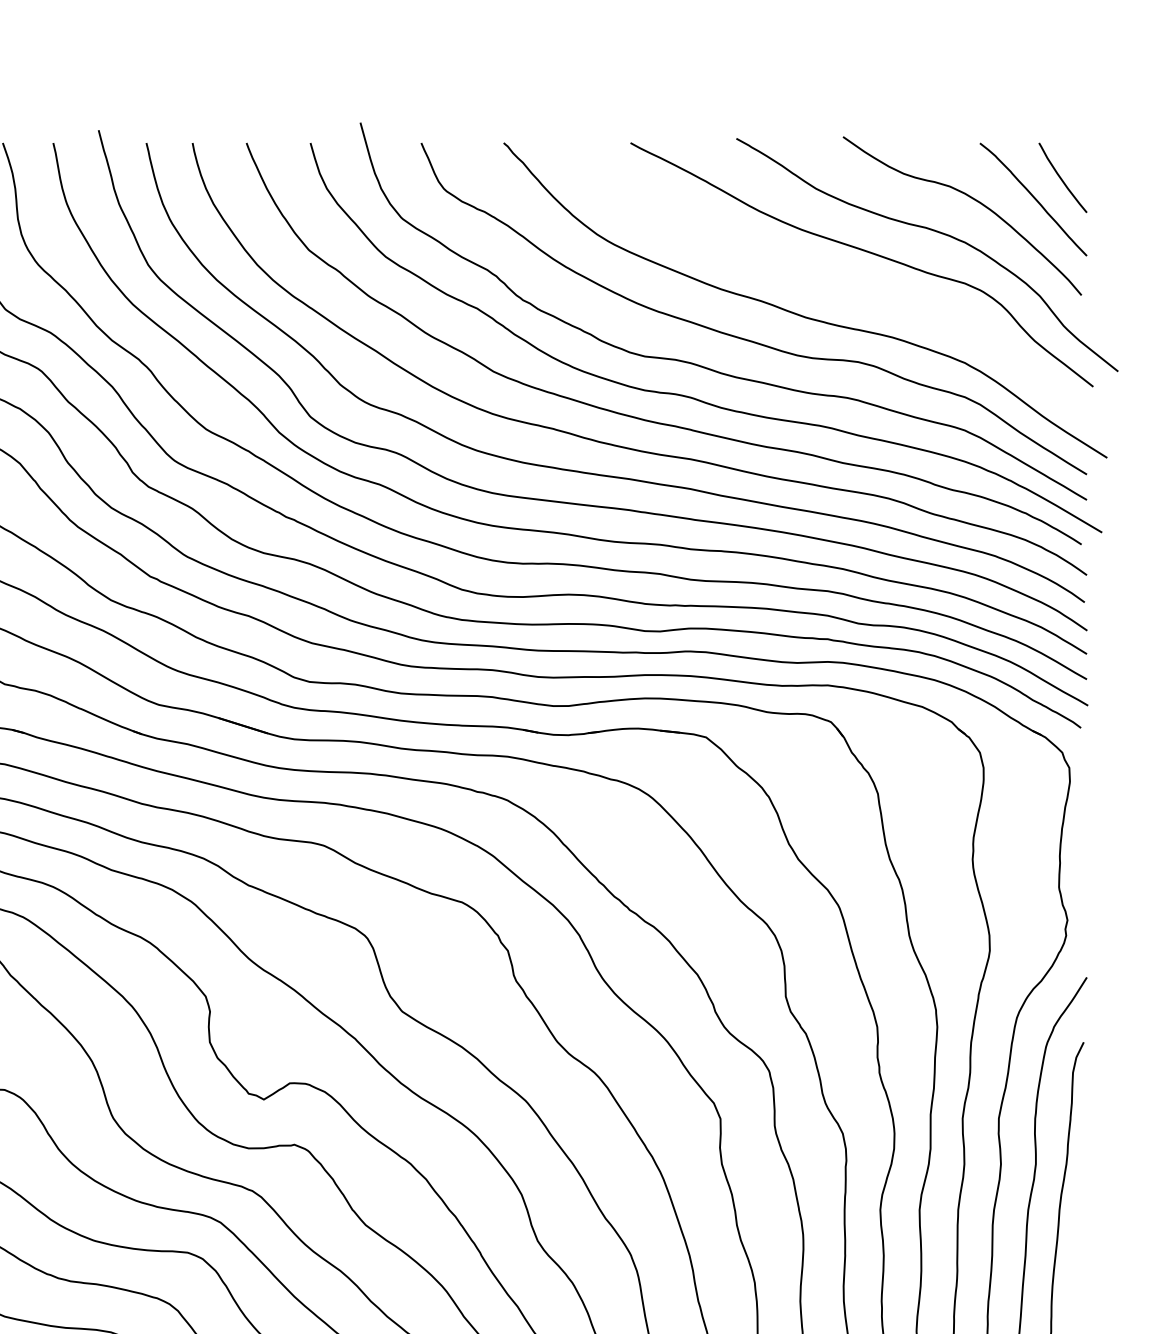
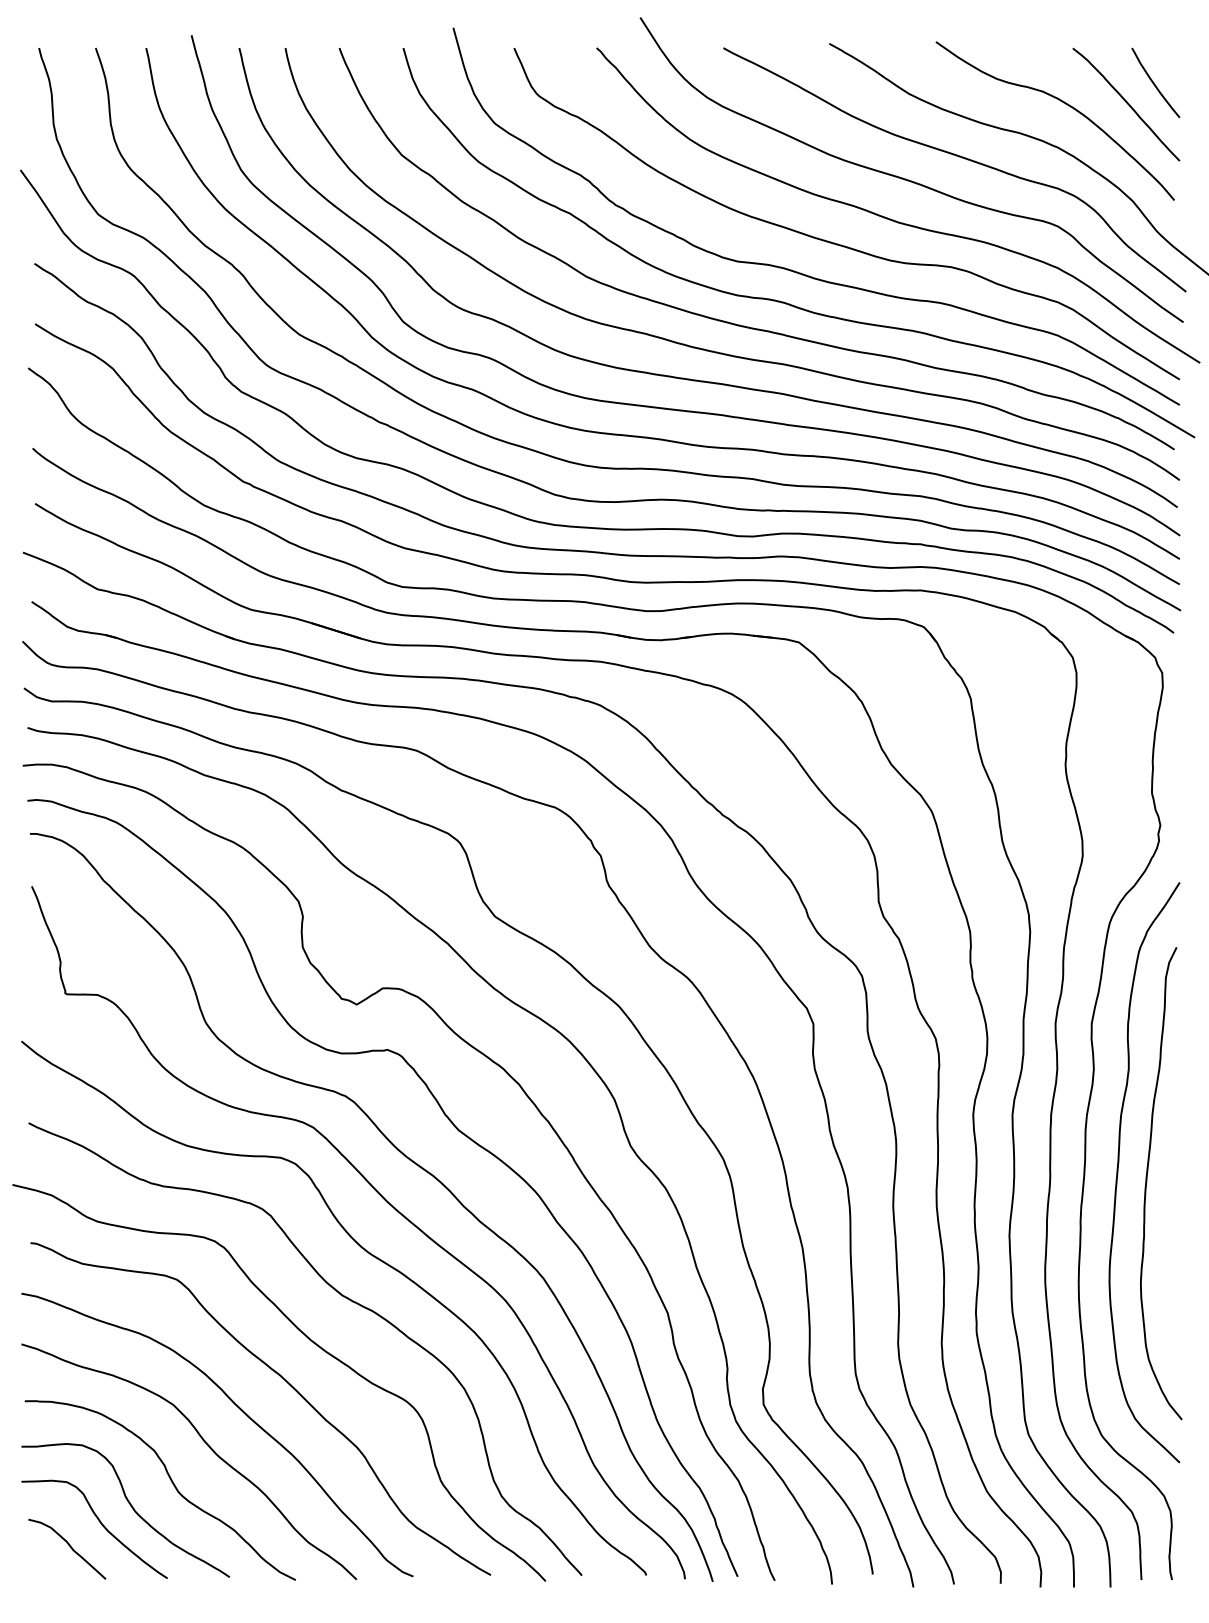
curve: (816, 274) -> (909, 179), added

